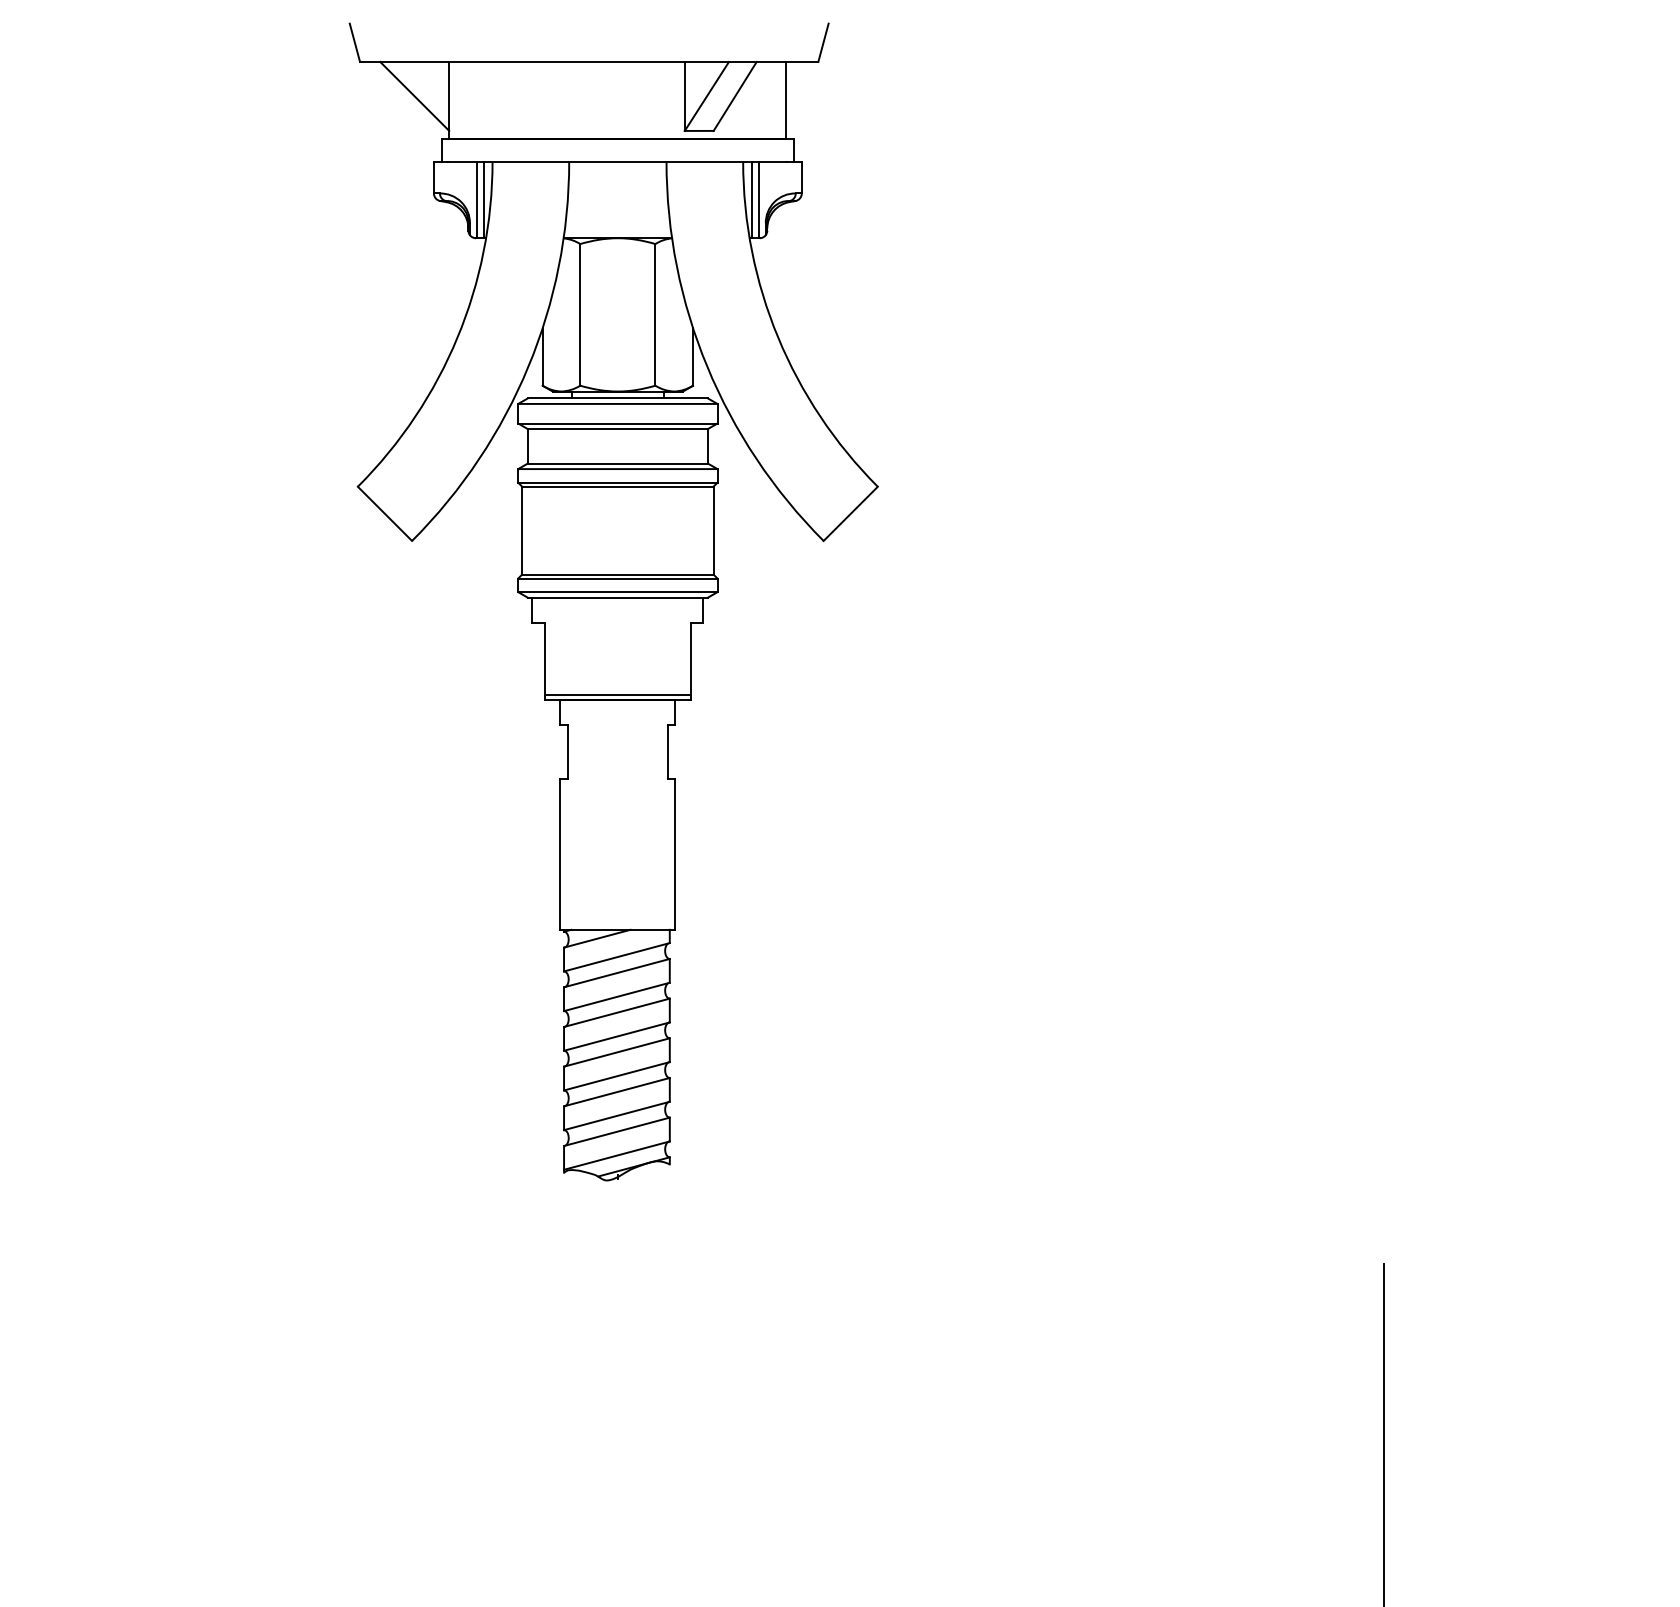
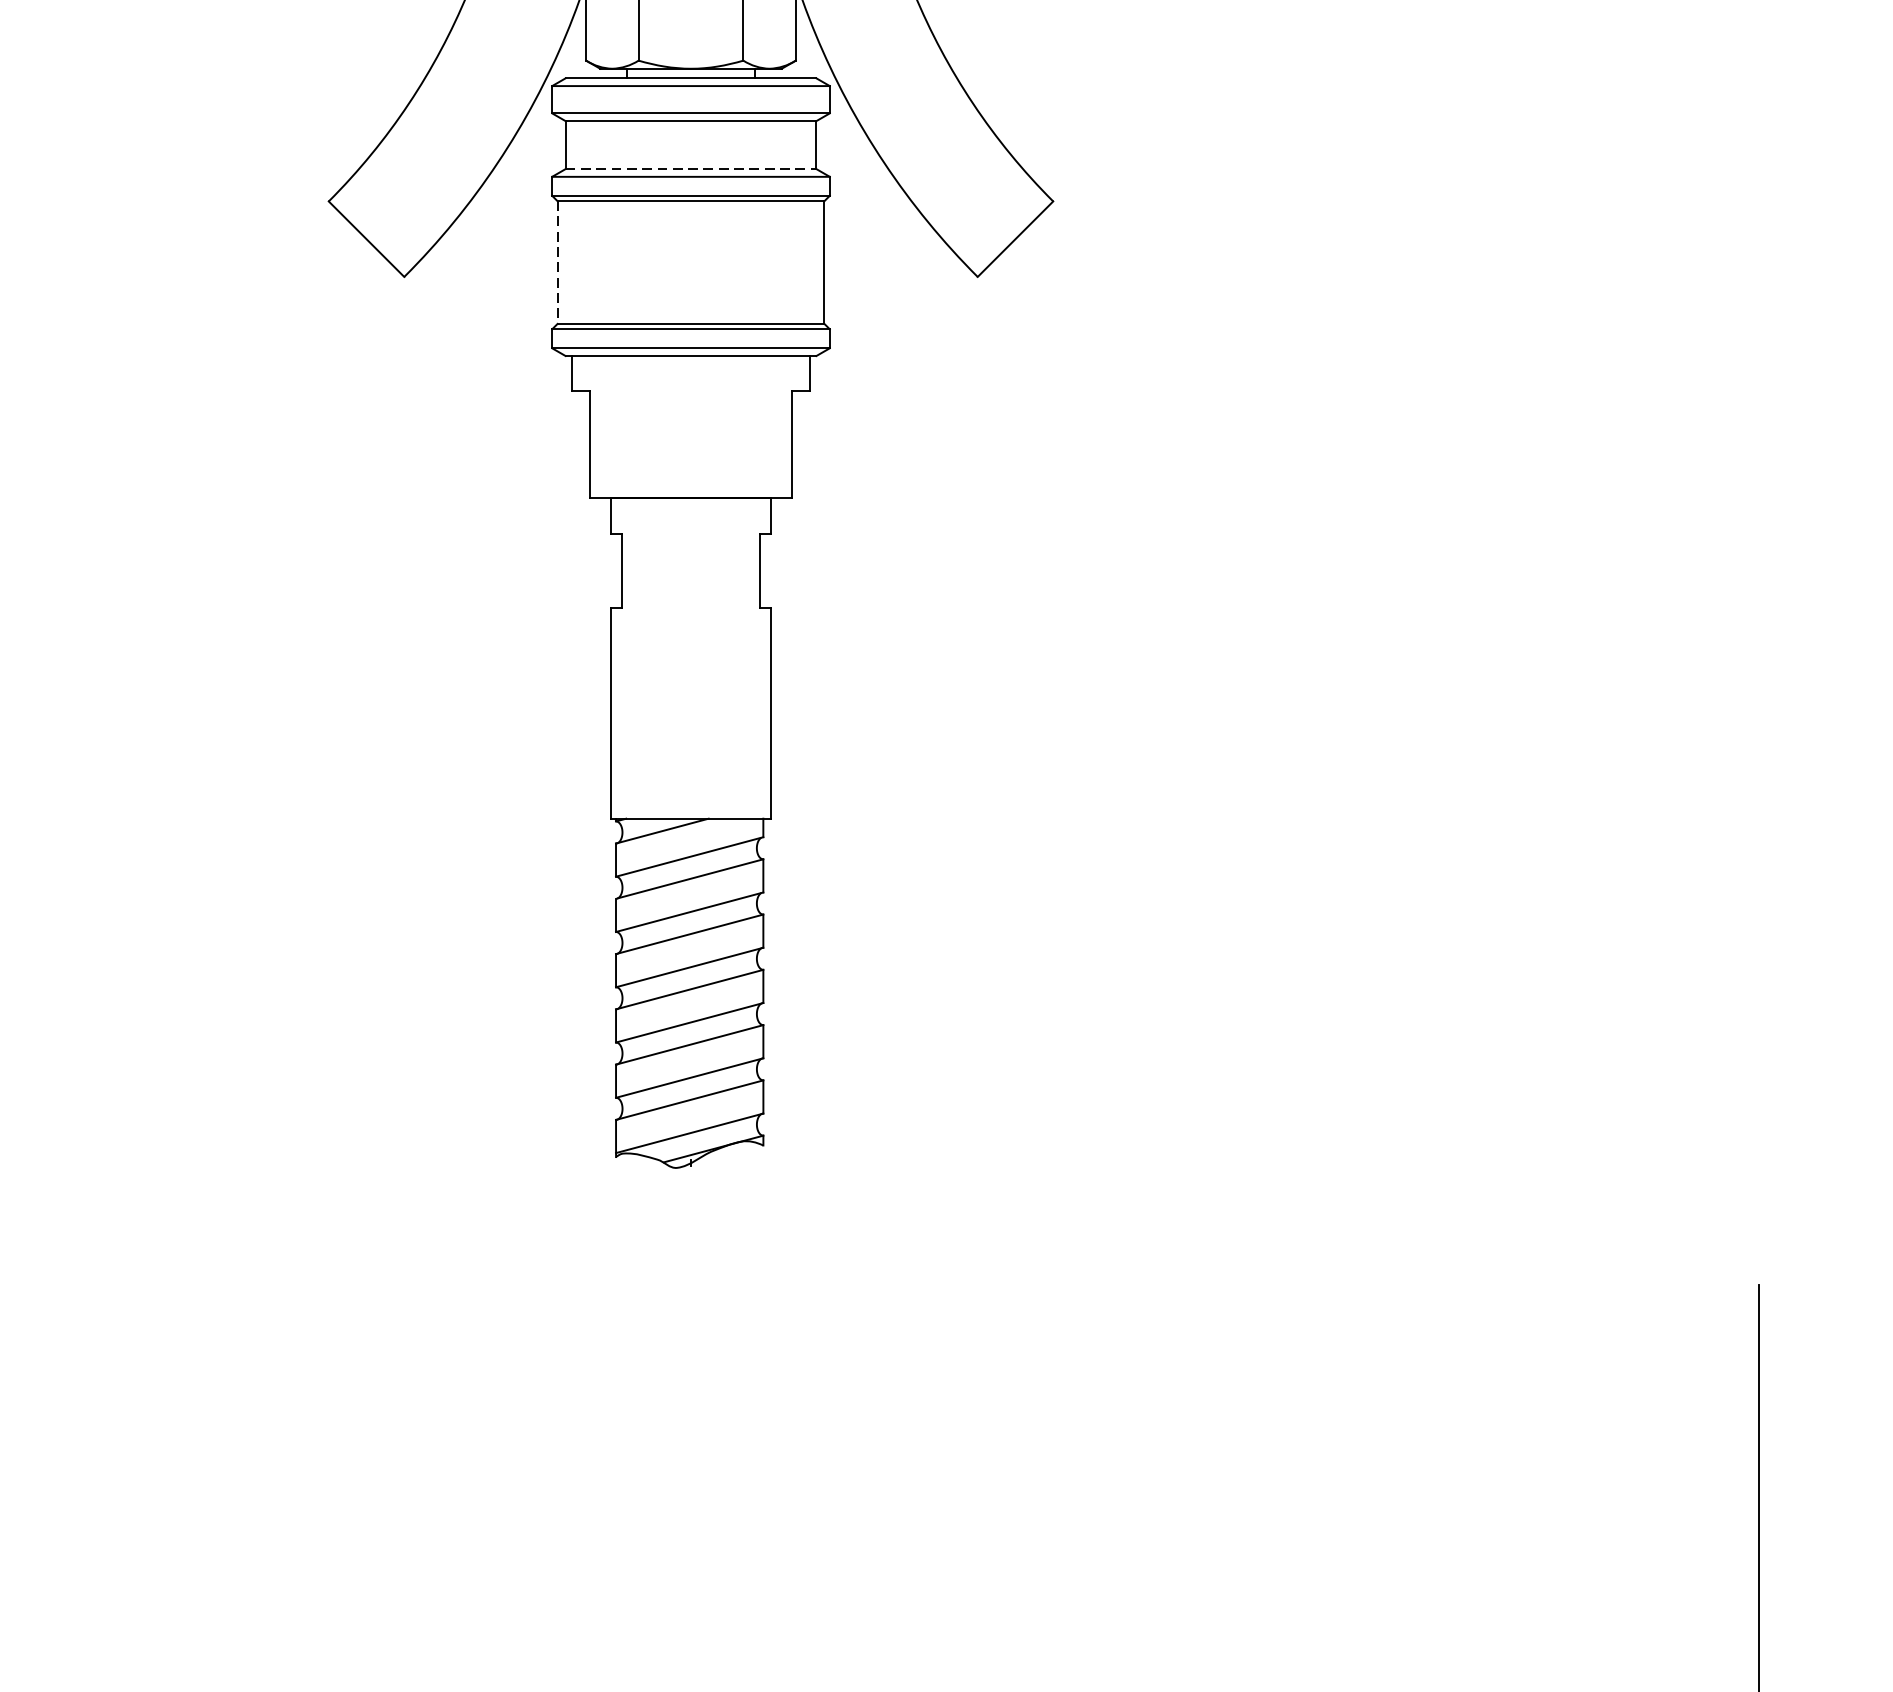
line: (618, 463) -> (691, 169), solid -> dashed
line: (522, 531) -> (558, 263), solid -> dashed
line: (617, 694) -> (690, 490), removed

